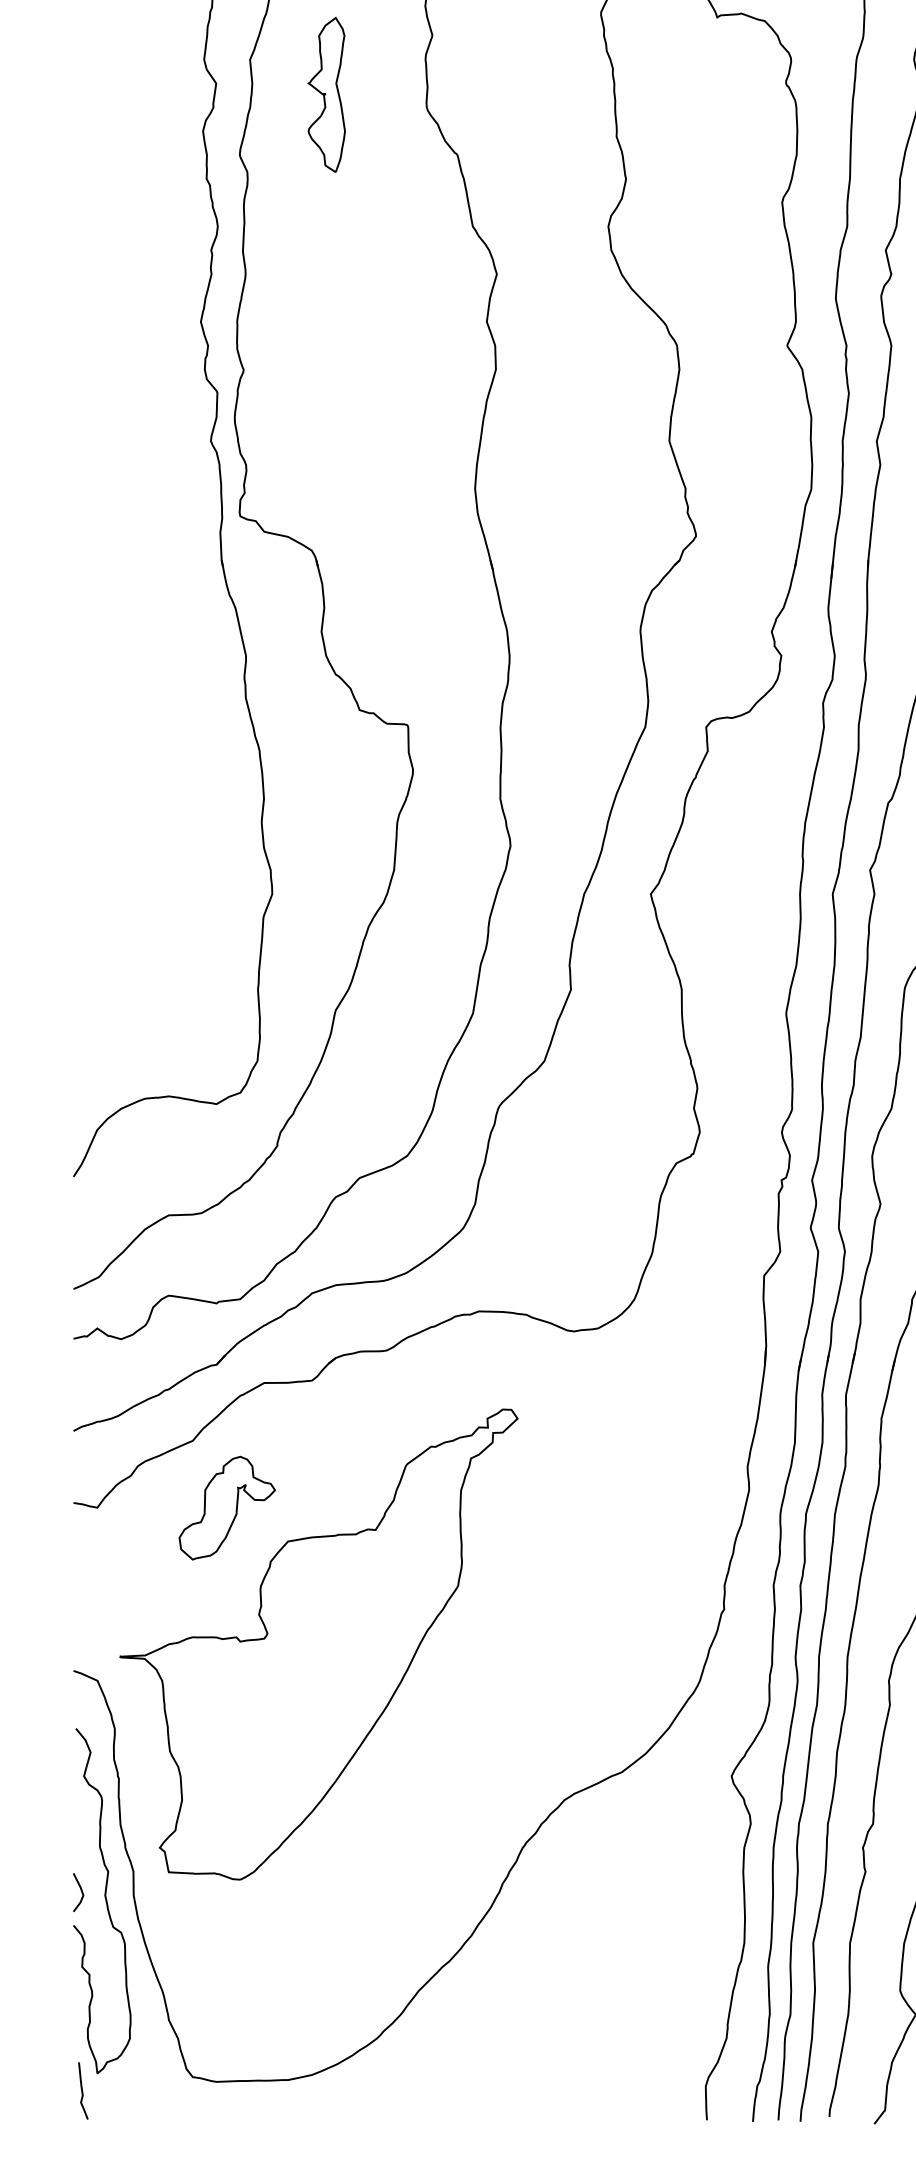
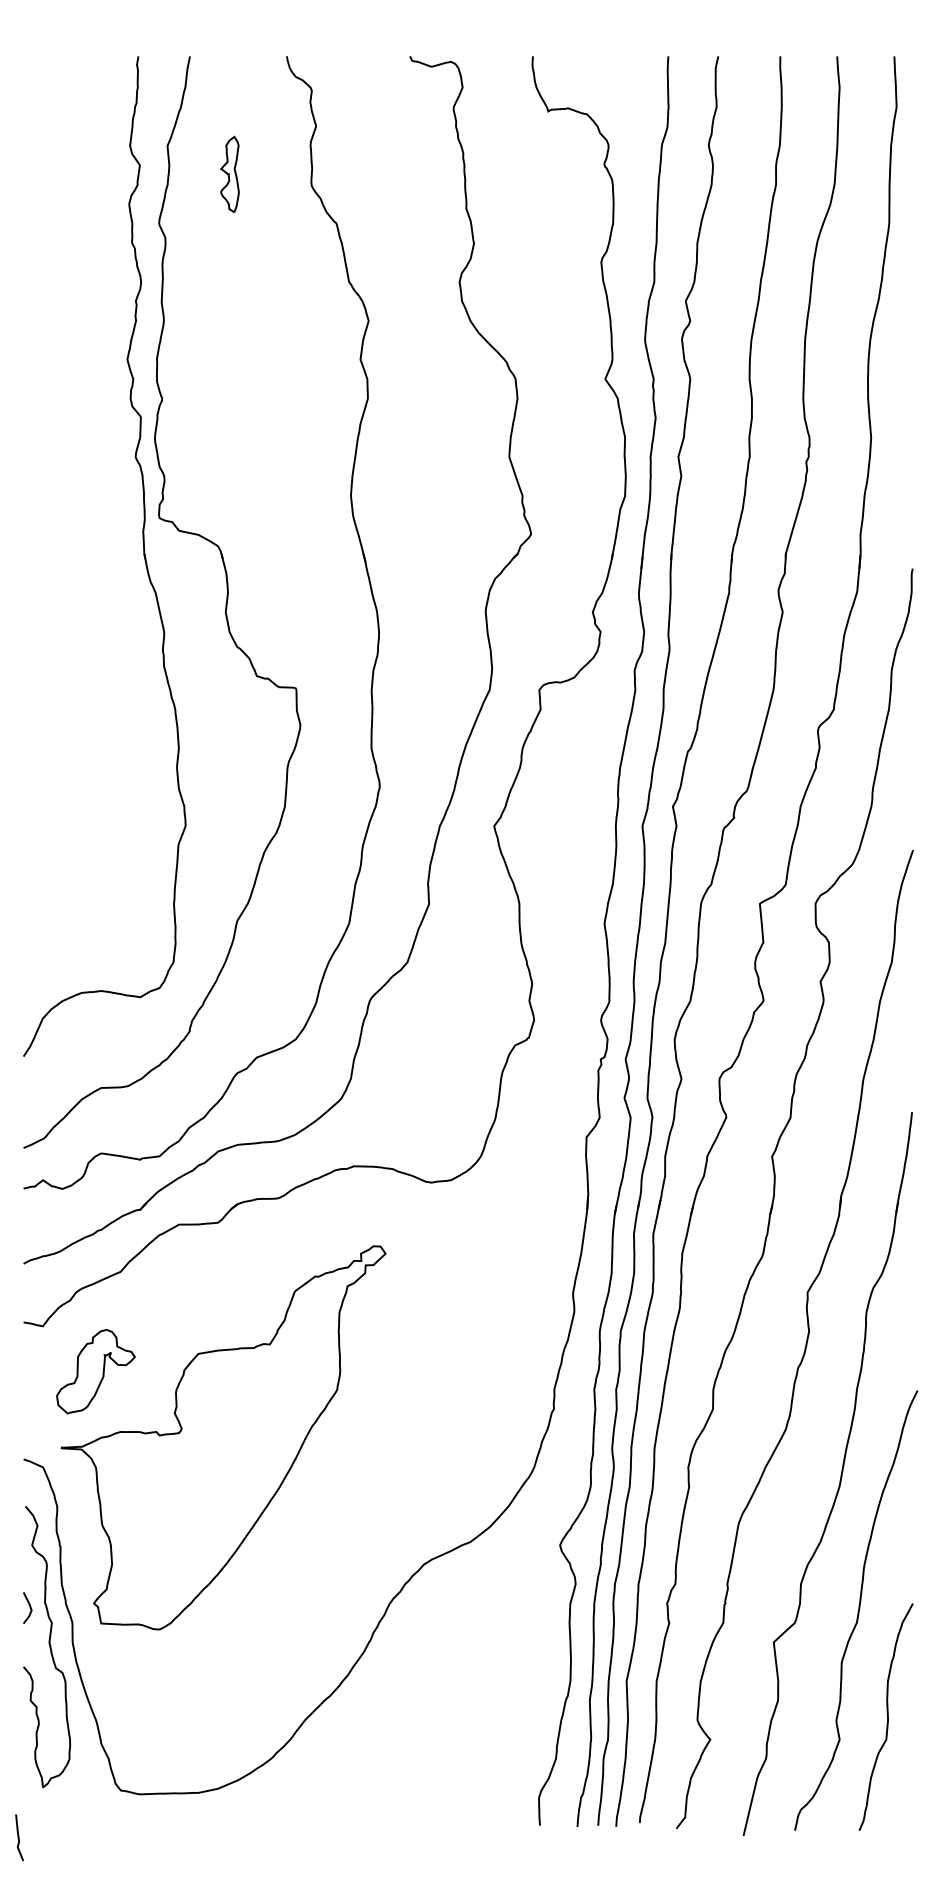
part: (326, 94) -> (229, 174), size x0.6
part: (226, 1507) -> (95, 1371), moved
line: (80, 1891) -> (29, 1607), moved
curve: (83, 2090) -> (19, 1837), moved

